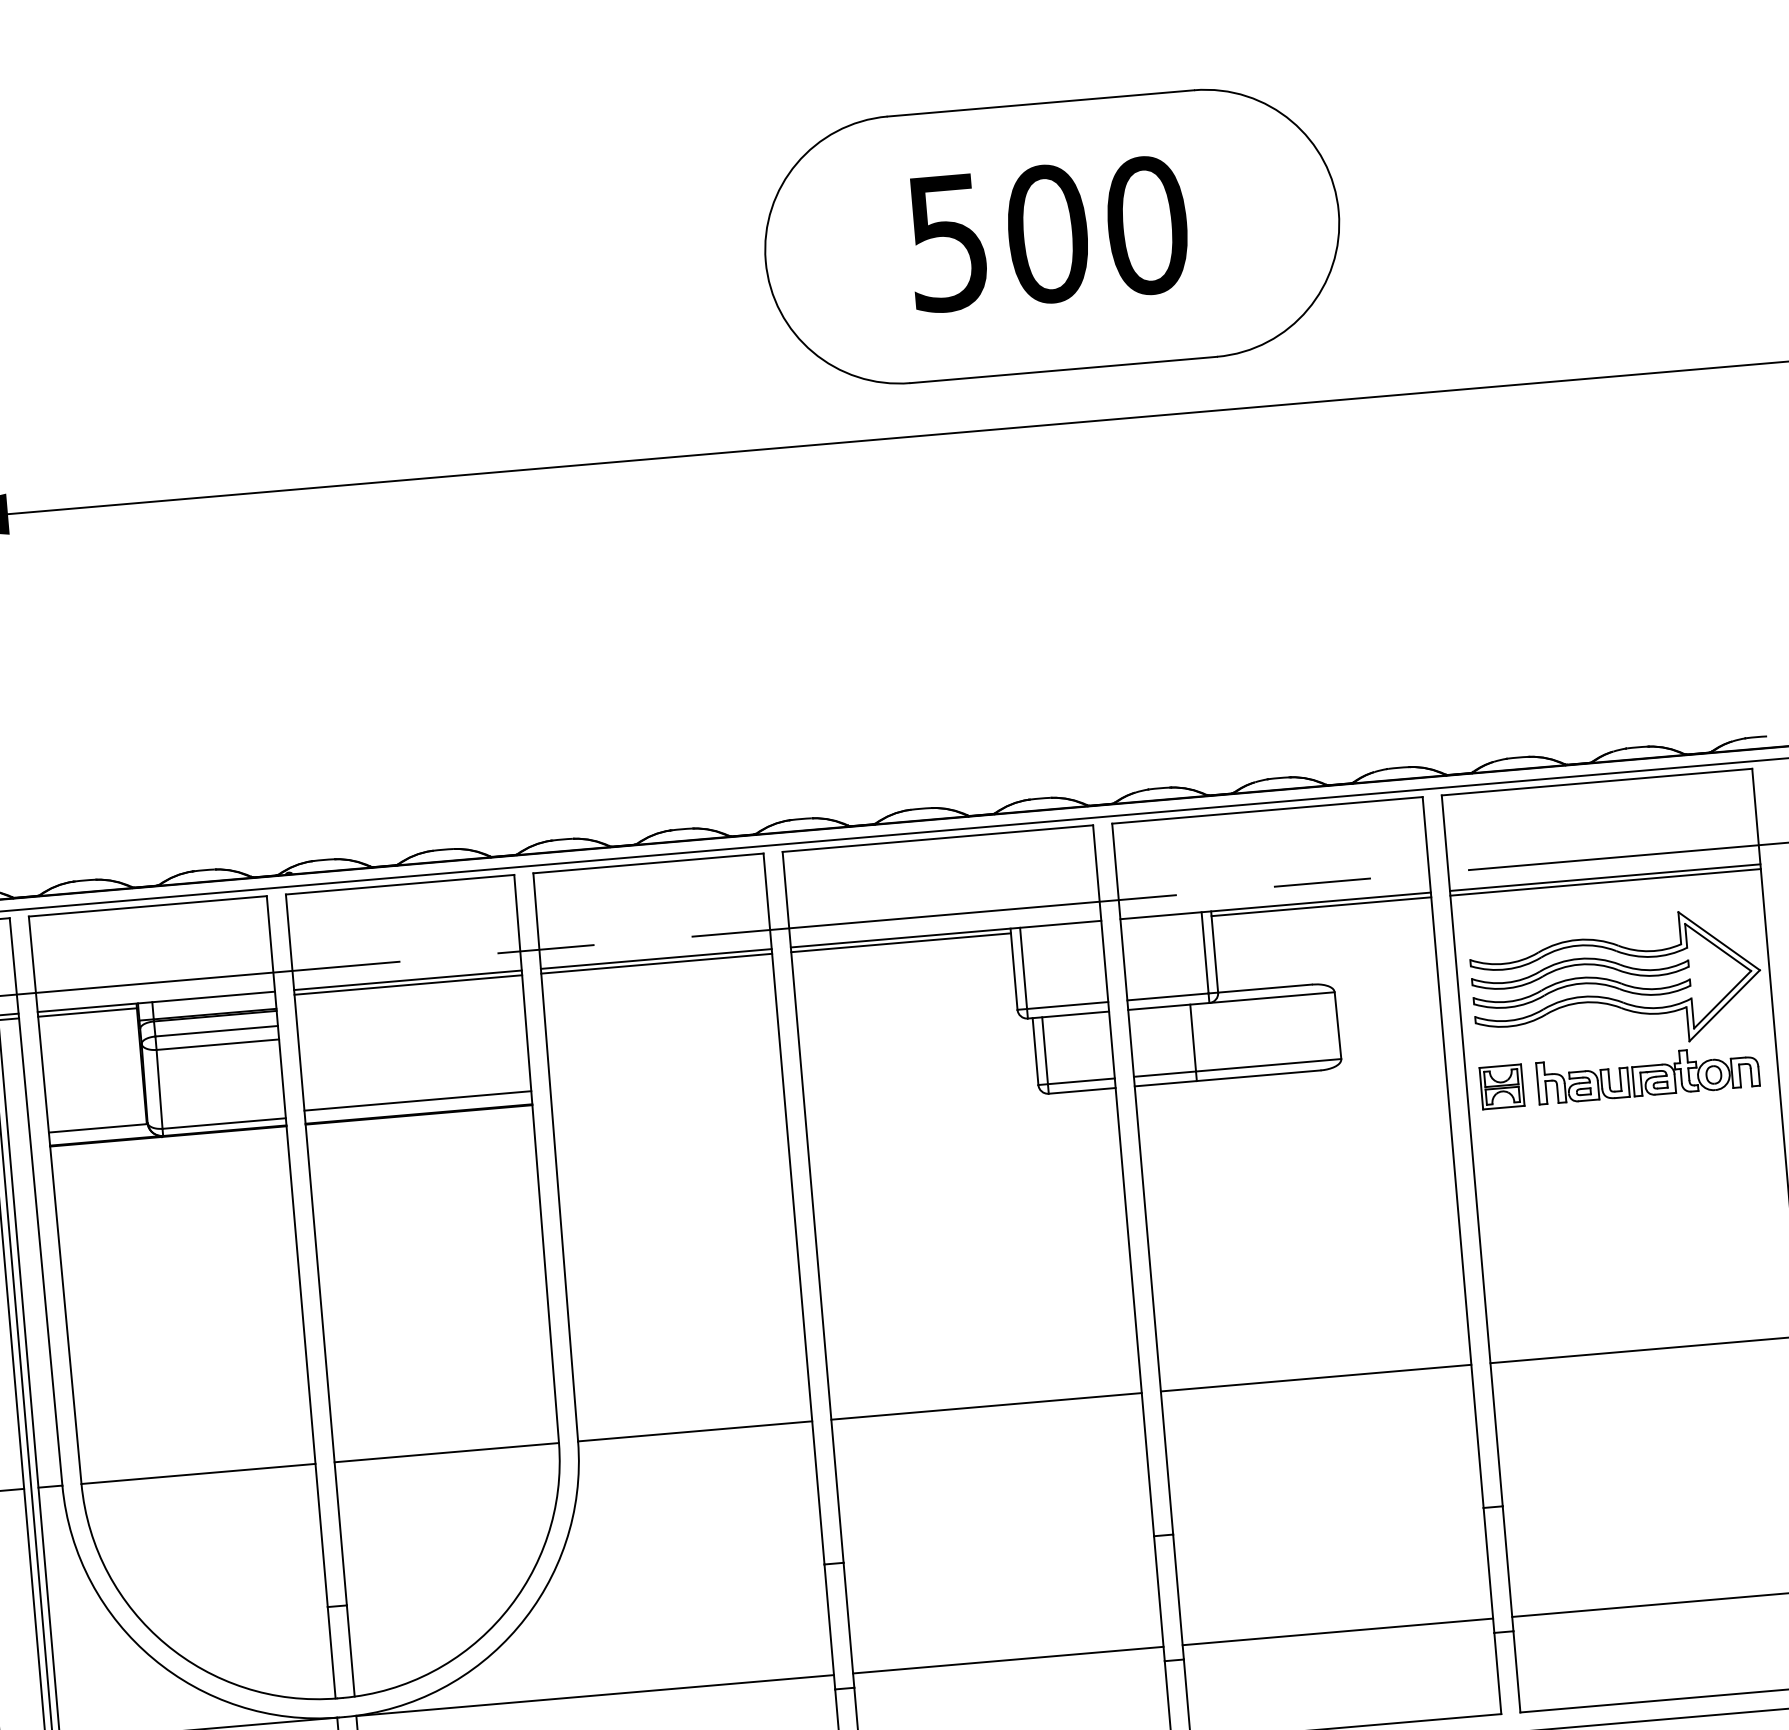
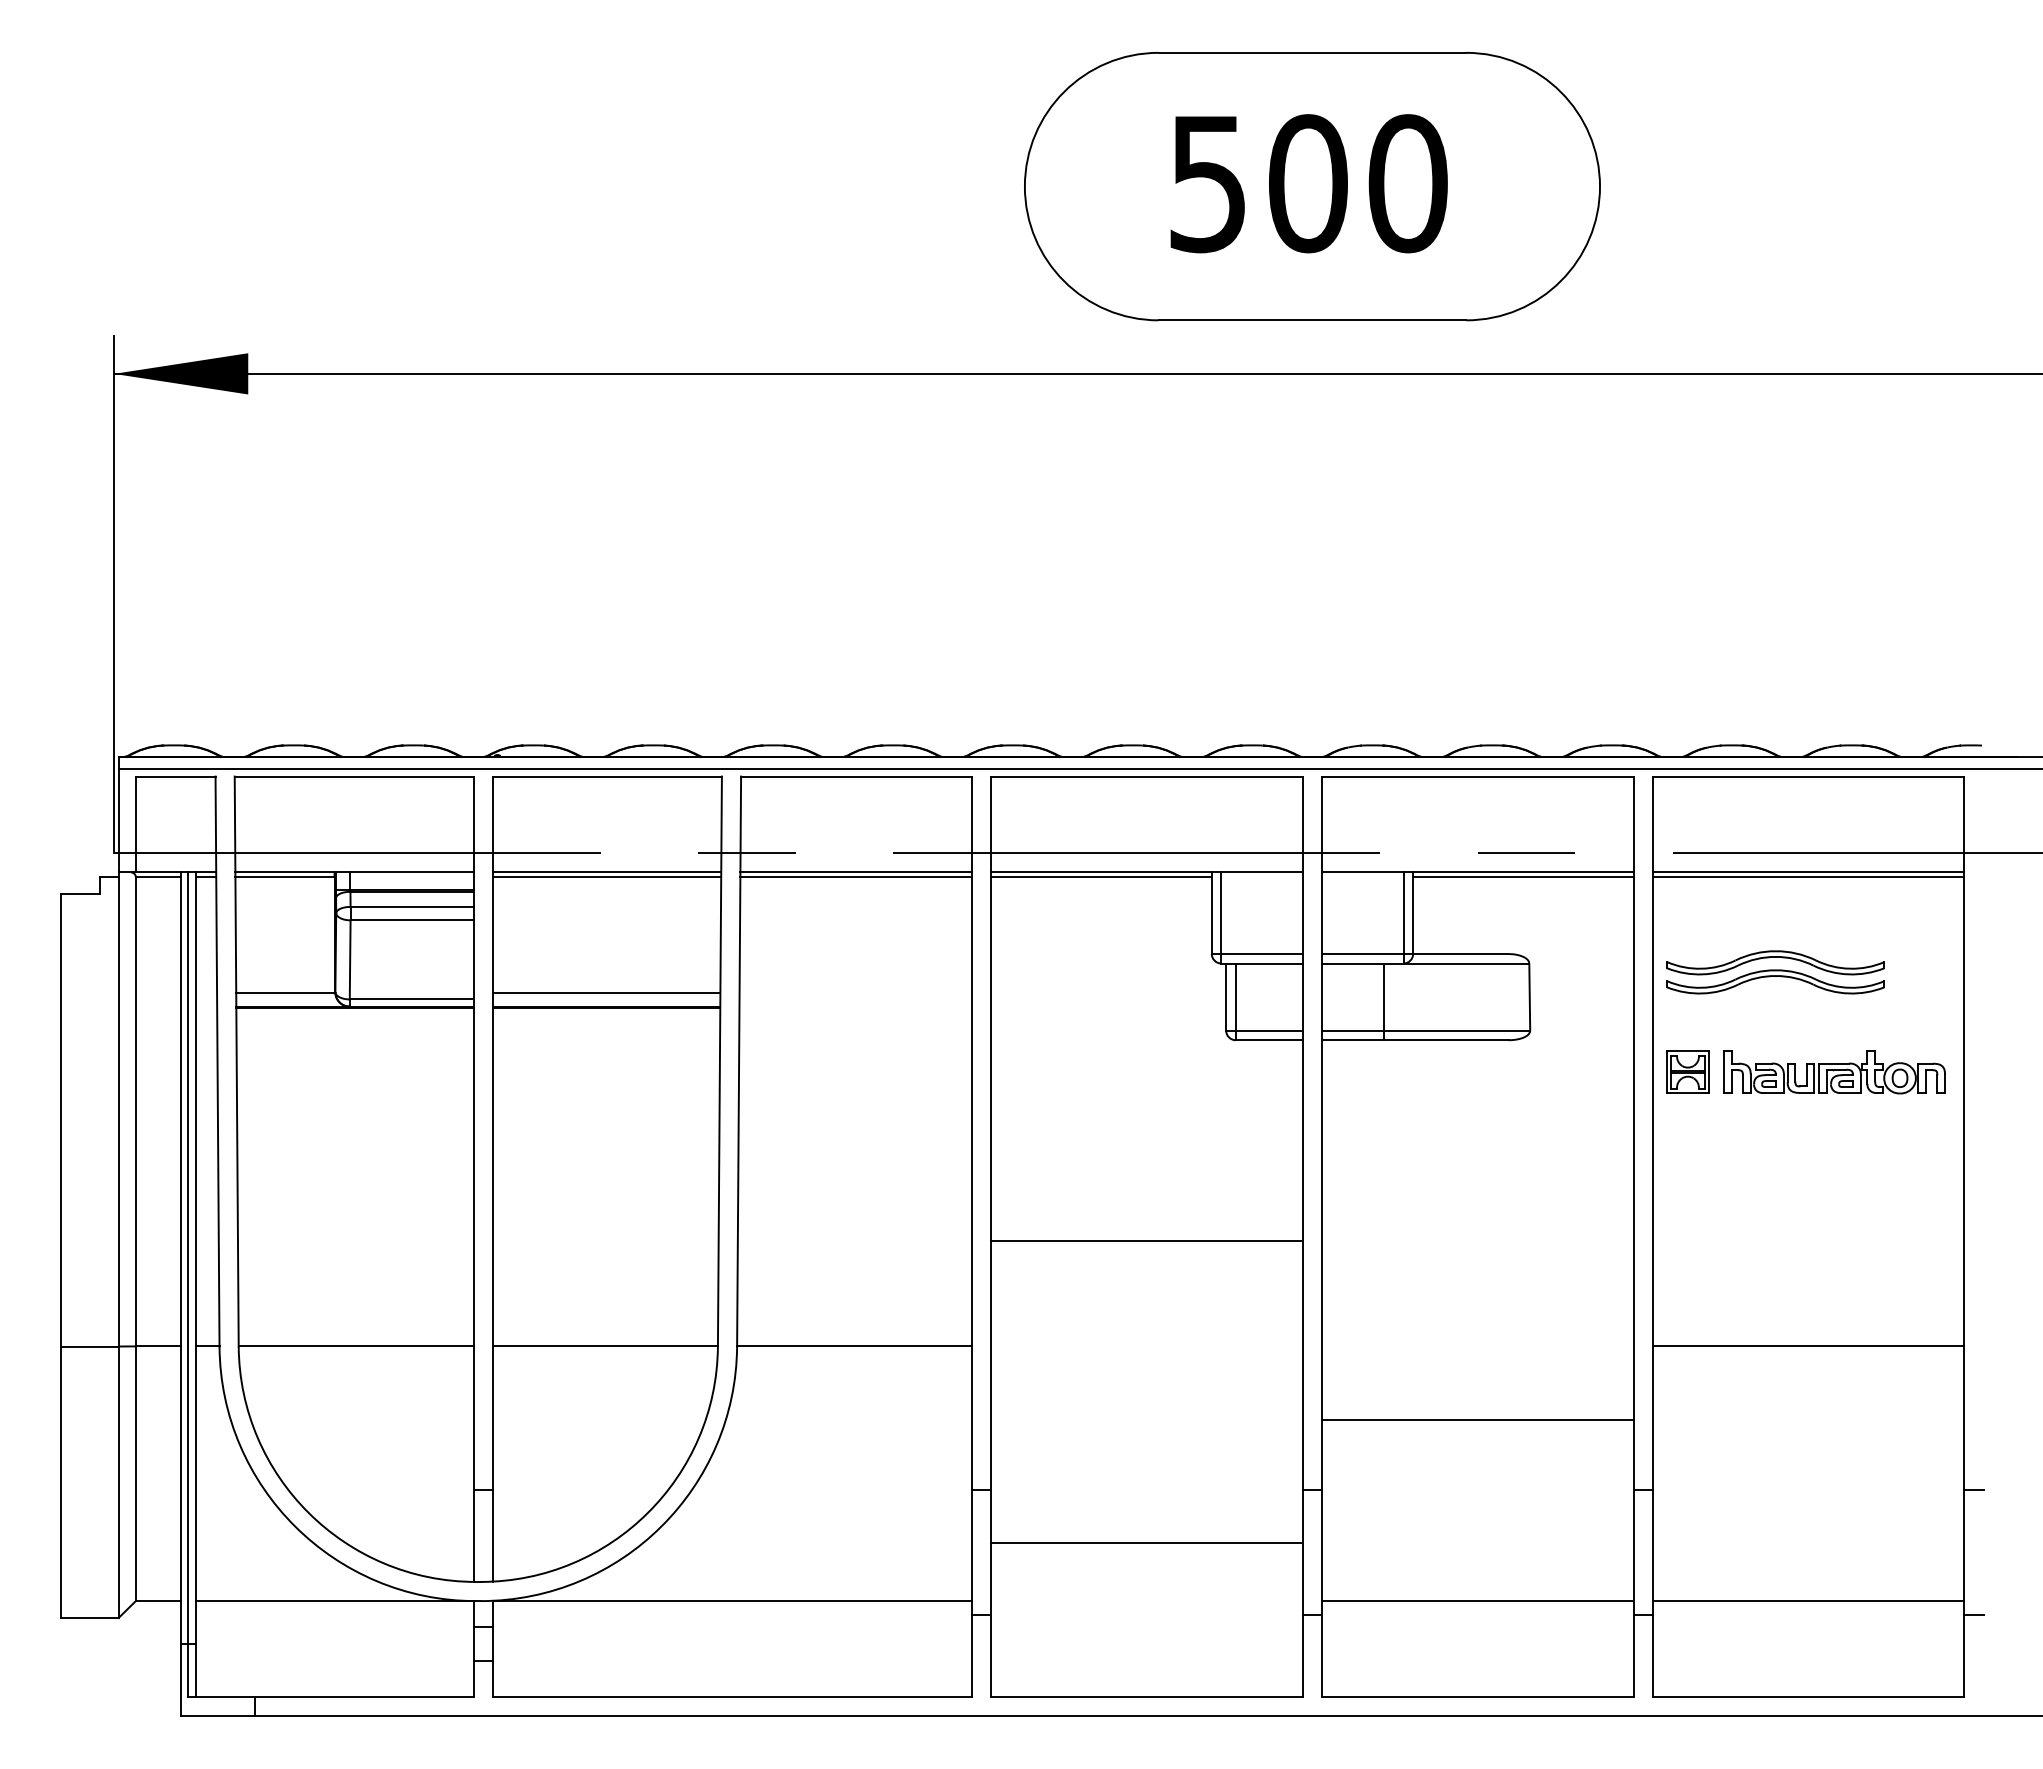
part: (1613, 998) -> (1806, 993), removed
line: (1315, 1378) -> (1477, 1420), moved
line: (985, 1406) -> (1146, 1241), moved
line: (1007, 1660) -> (1146, 1543), moved

